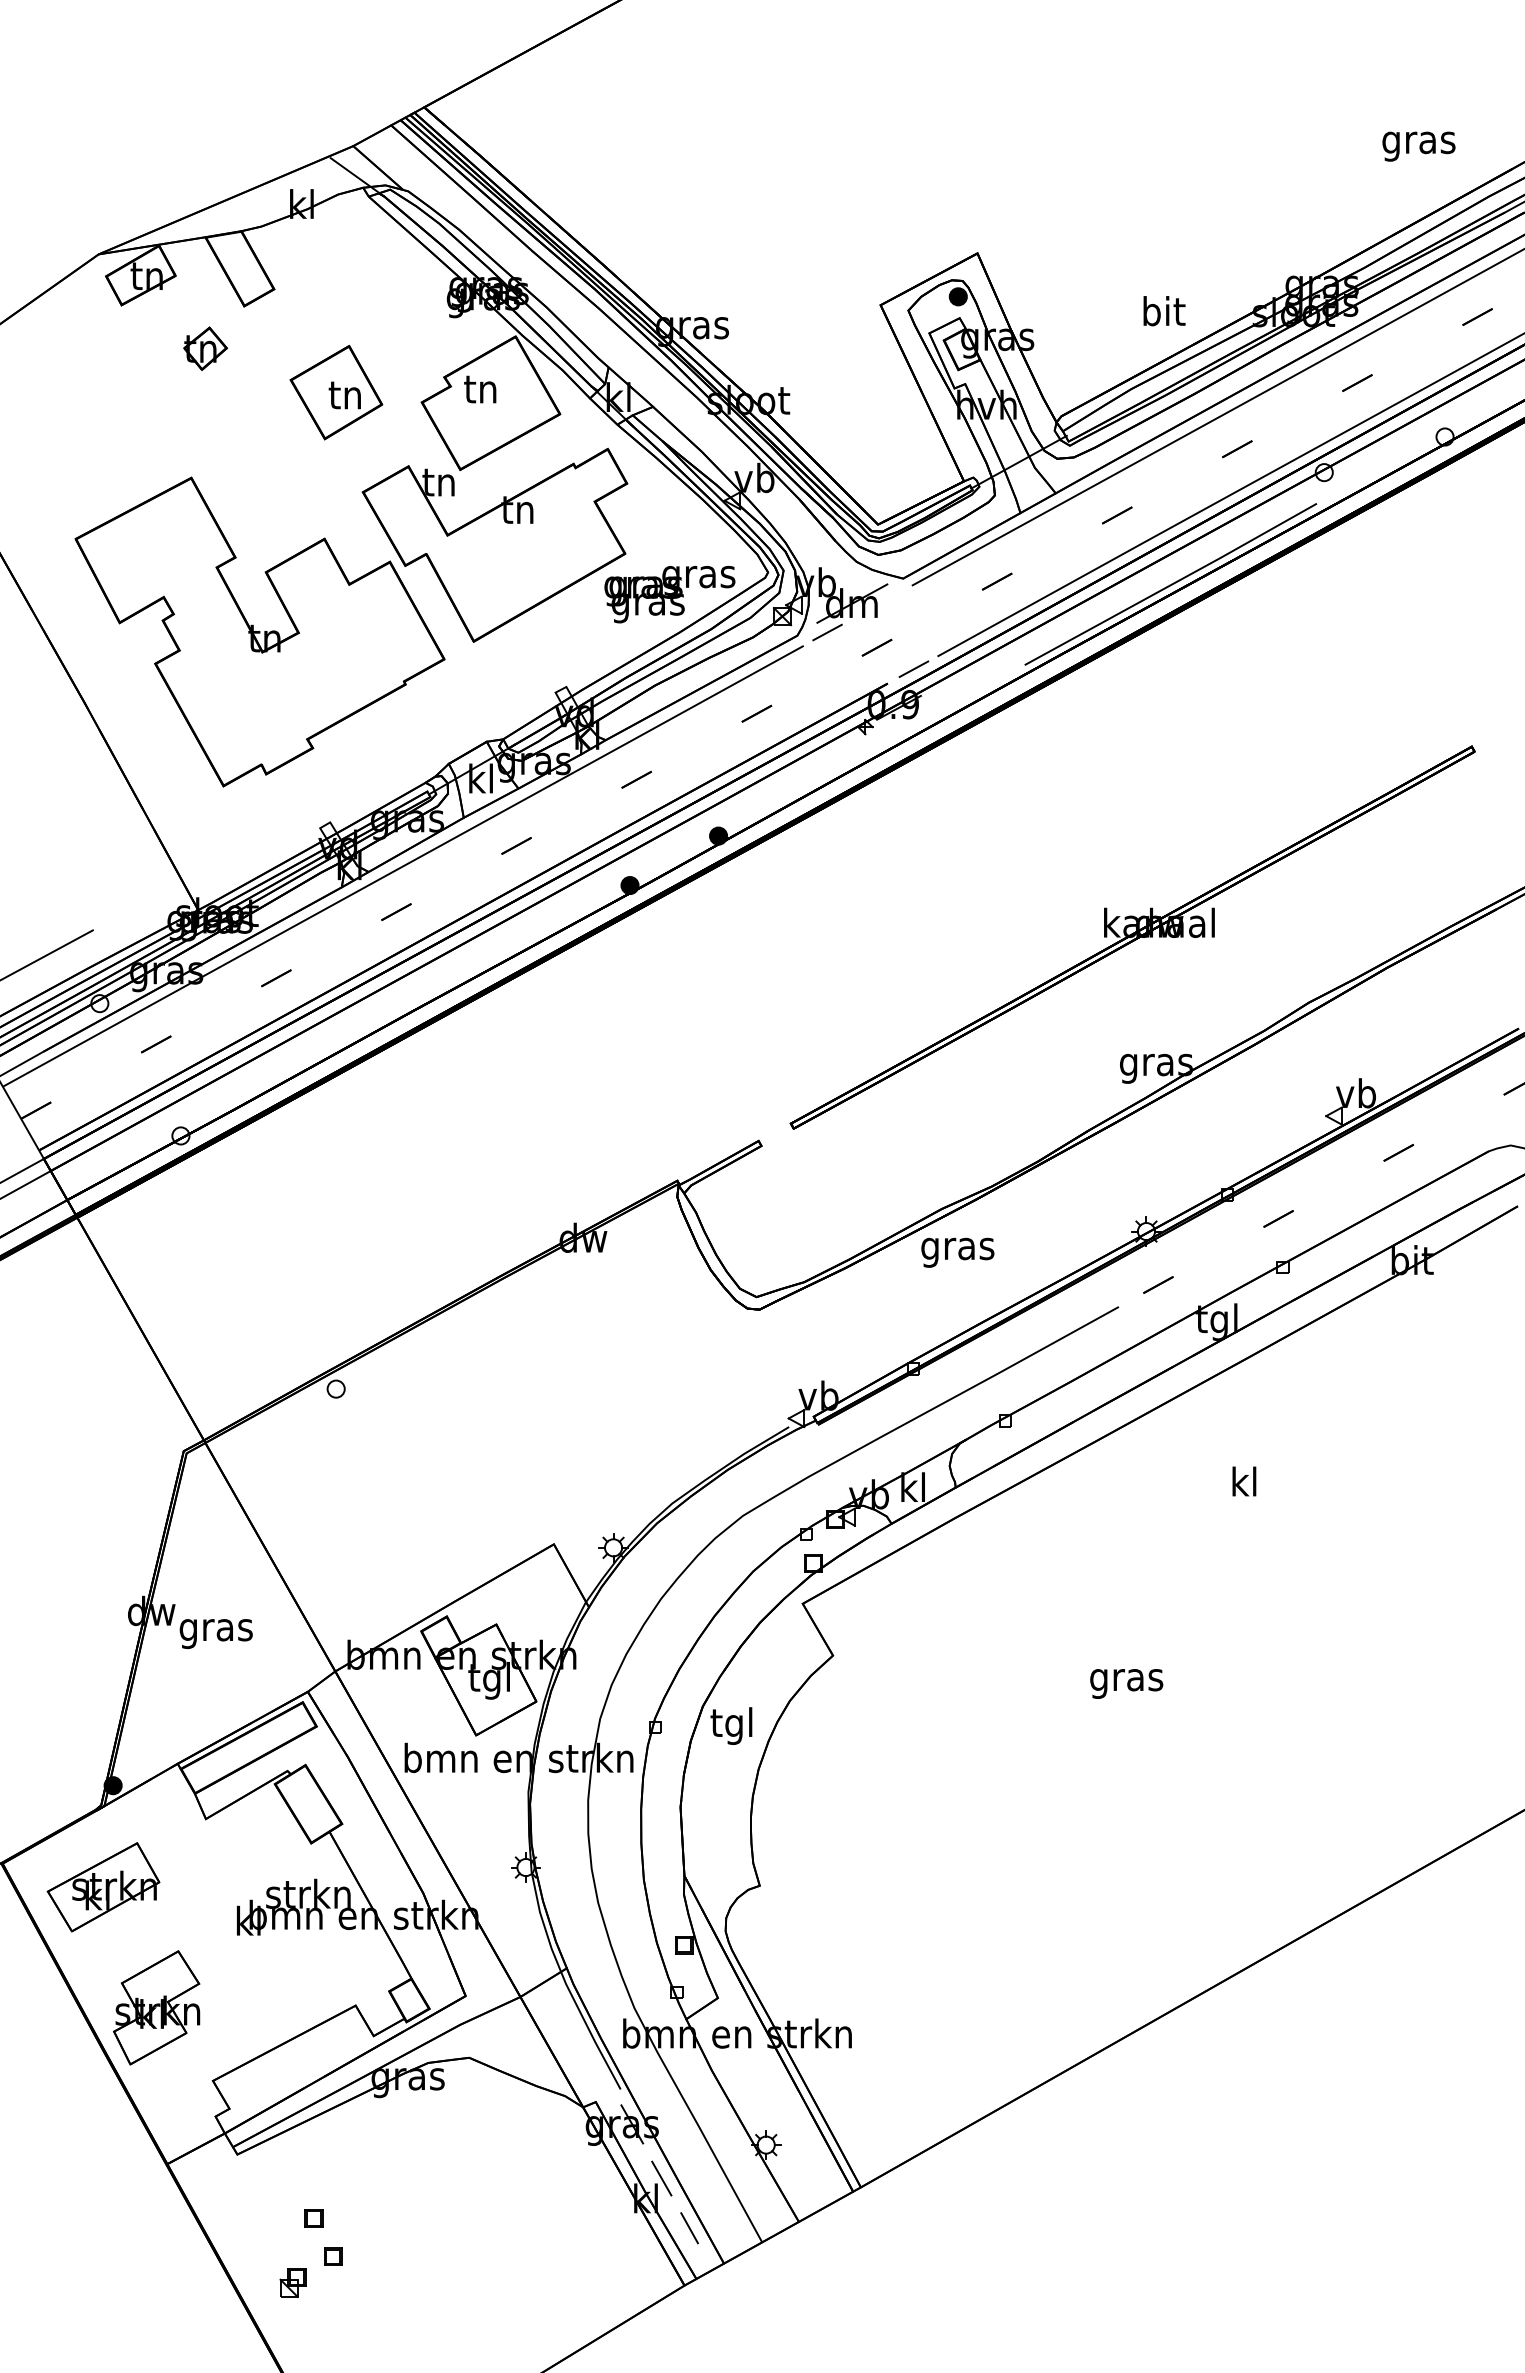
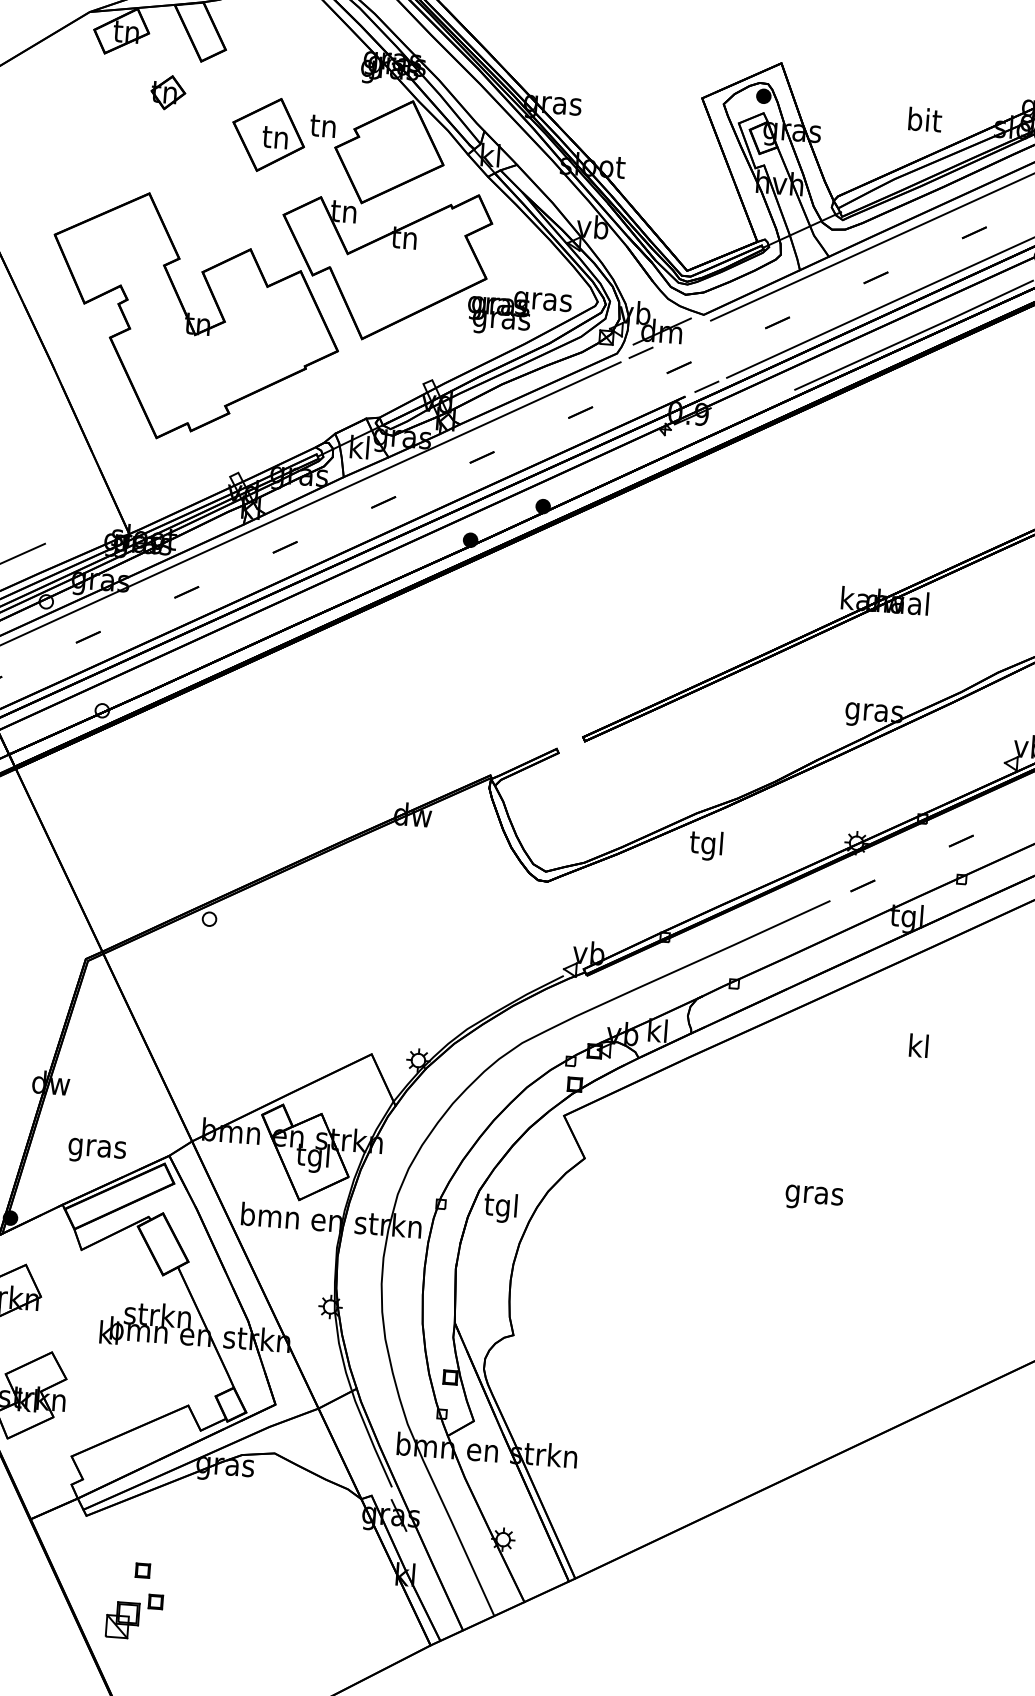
text: (480, 389) -> (323, 126), moved
text: (957, 1248) -> (706, 845), gras -> tgl
text: (215, 1633) -> (96, 1150), moved
line: (661, 2178) -> (418, 1559), removed
line: (689, 2228) -> (437, 1600), removed
part: (292, 2282) -> (122, 1619), size x1.6

